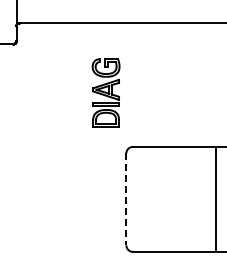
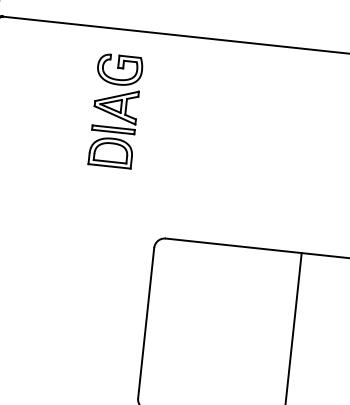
part: (105, 92) -> (114, 110), moved
line: (126, 199) -> (146, 323), dashed -> solid

